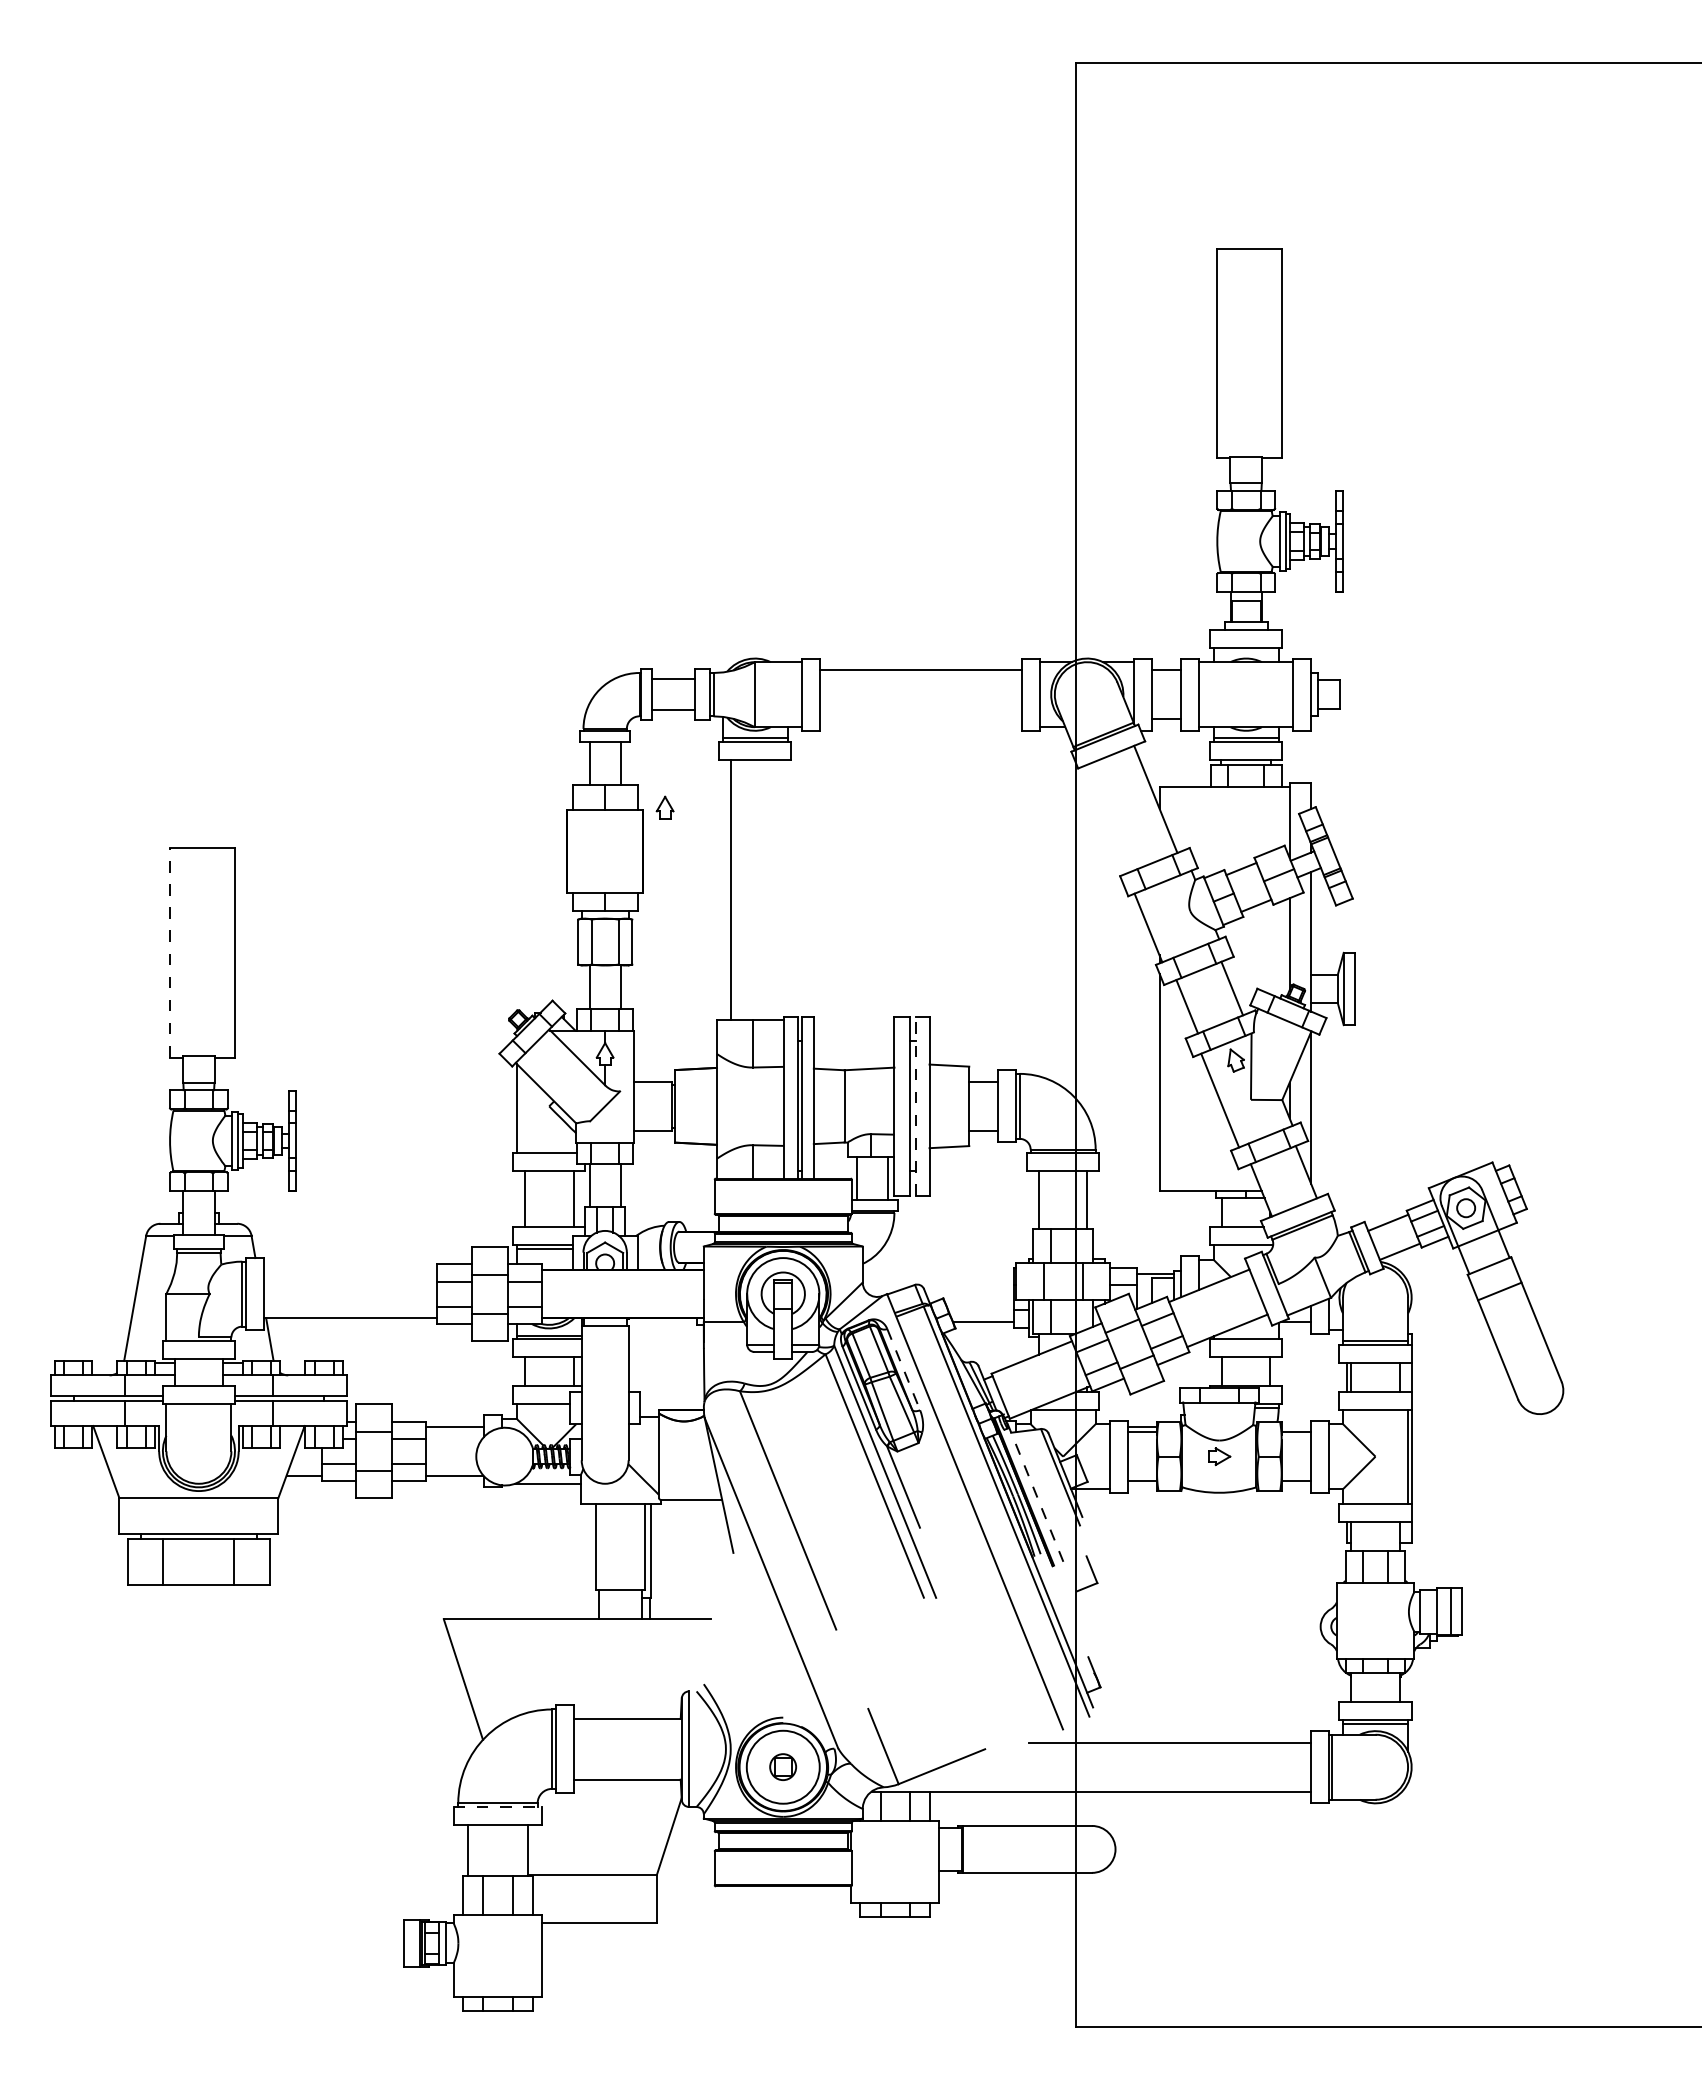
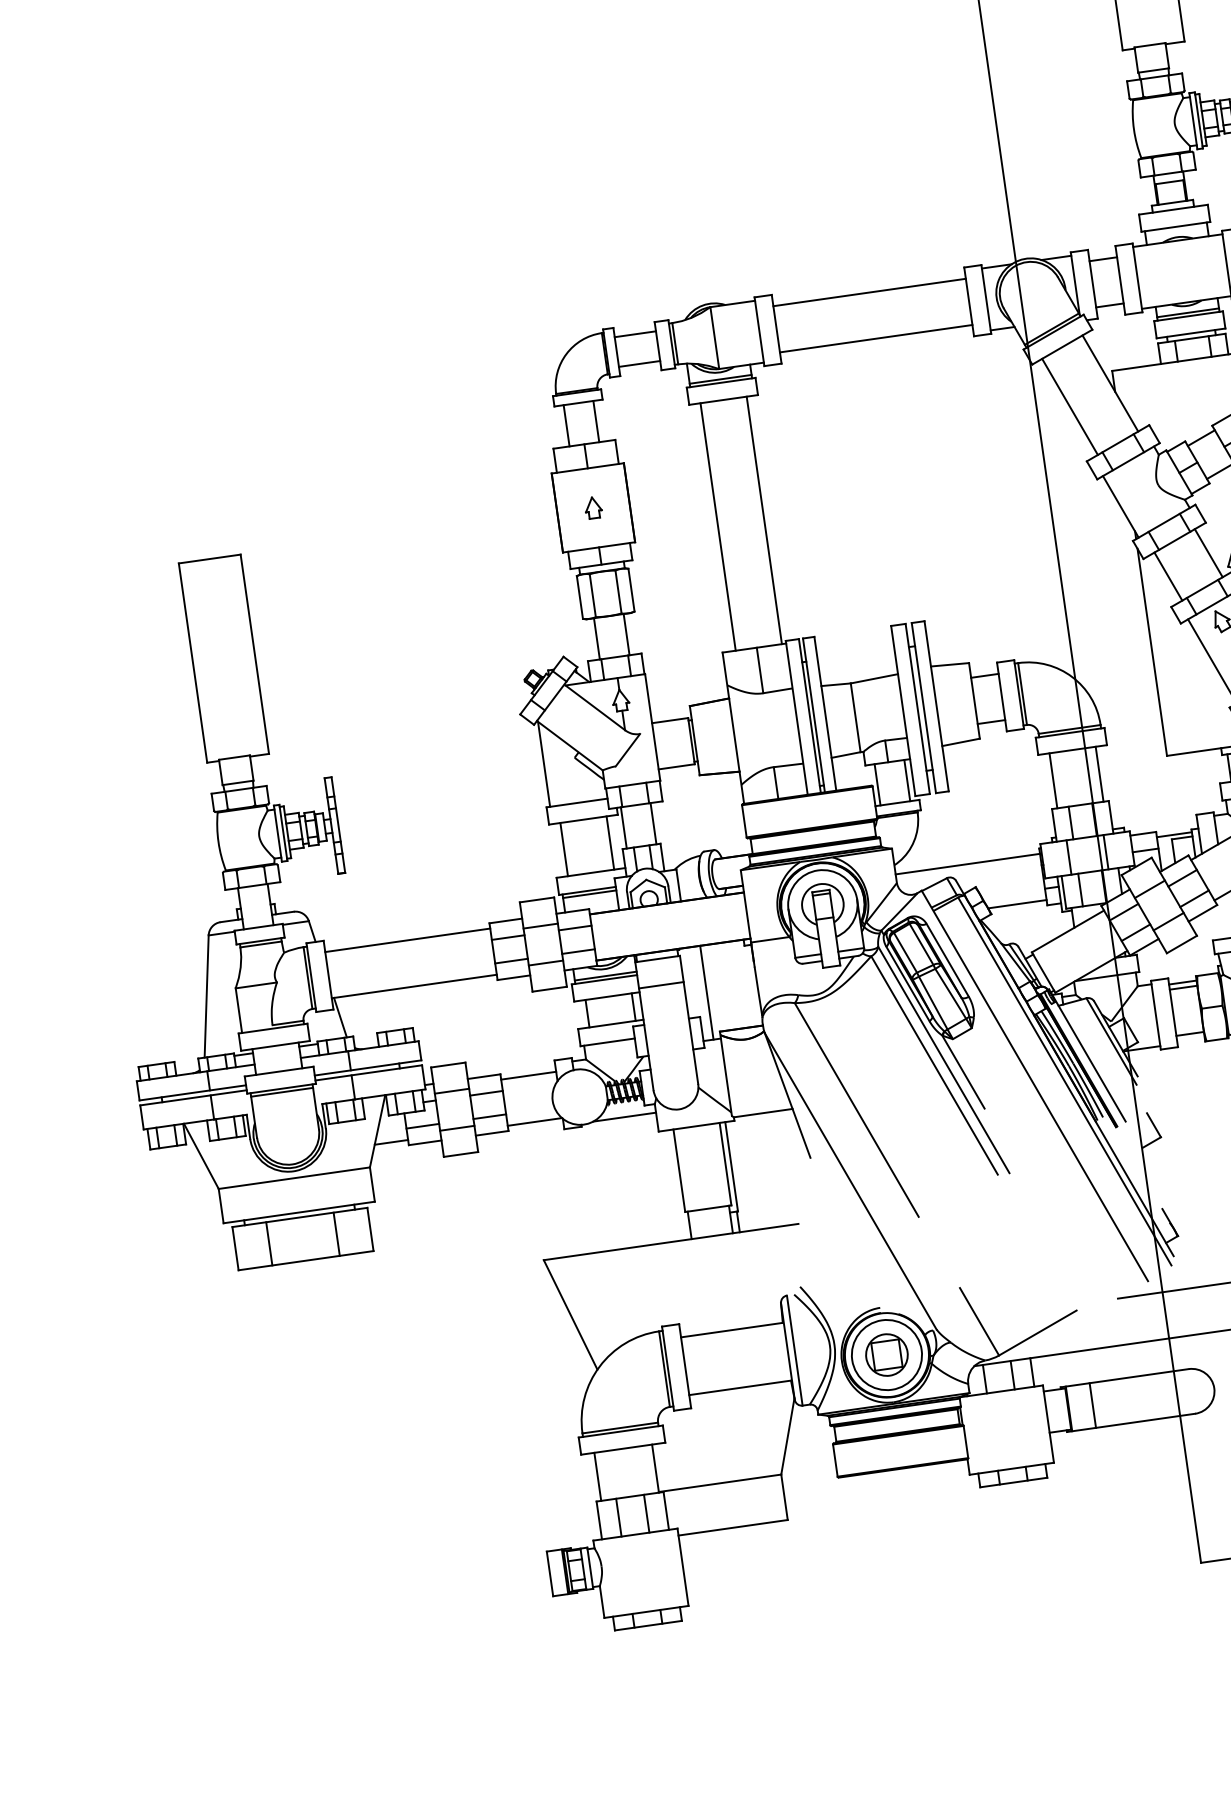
line: (921, 718) -> (876, 338), added
part: (664, 807) -> (592, 507), moved
line: (1110, 817) -> (1069, 406), added
line: (779, 889) -> (764, 520), added
line: (170, 952) -> (193, 662), dashed -> solid
line: (916, 1105) -> (924, 707), dashed -> solid
line: (350, 1269) -> (407, 939), added
line: (938, 1273) -> (967, 864), added
line: (604, 1353) -> (660, 985), added
line: (650, 1367) -> (706, 992), added
line: (903, 1369) -> (947, 960), dashed -> solid
line: (198, 1407) -> (281, 1091), added
line: (1033, 1487) -> (1087, 1054), dashed -> solid
part: (782, 1766) -> (886, 1354), size x1.67
line: (498, 1807) -> (621, 1431), dashed -> solid
line: (987, 1848) -> (1092, 1404), added

